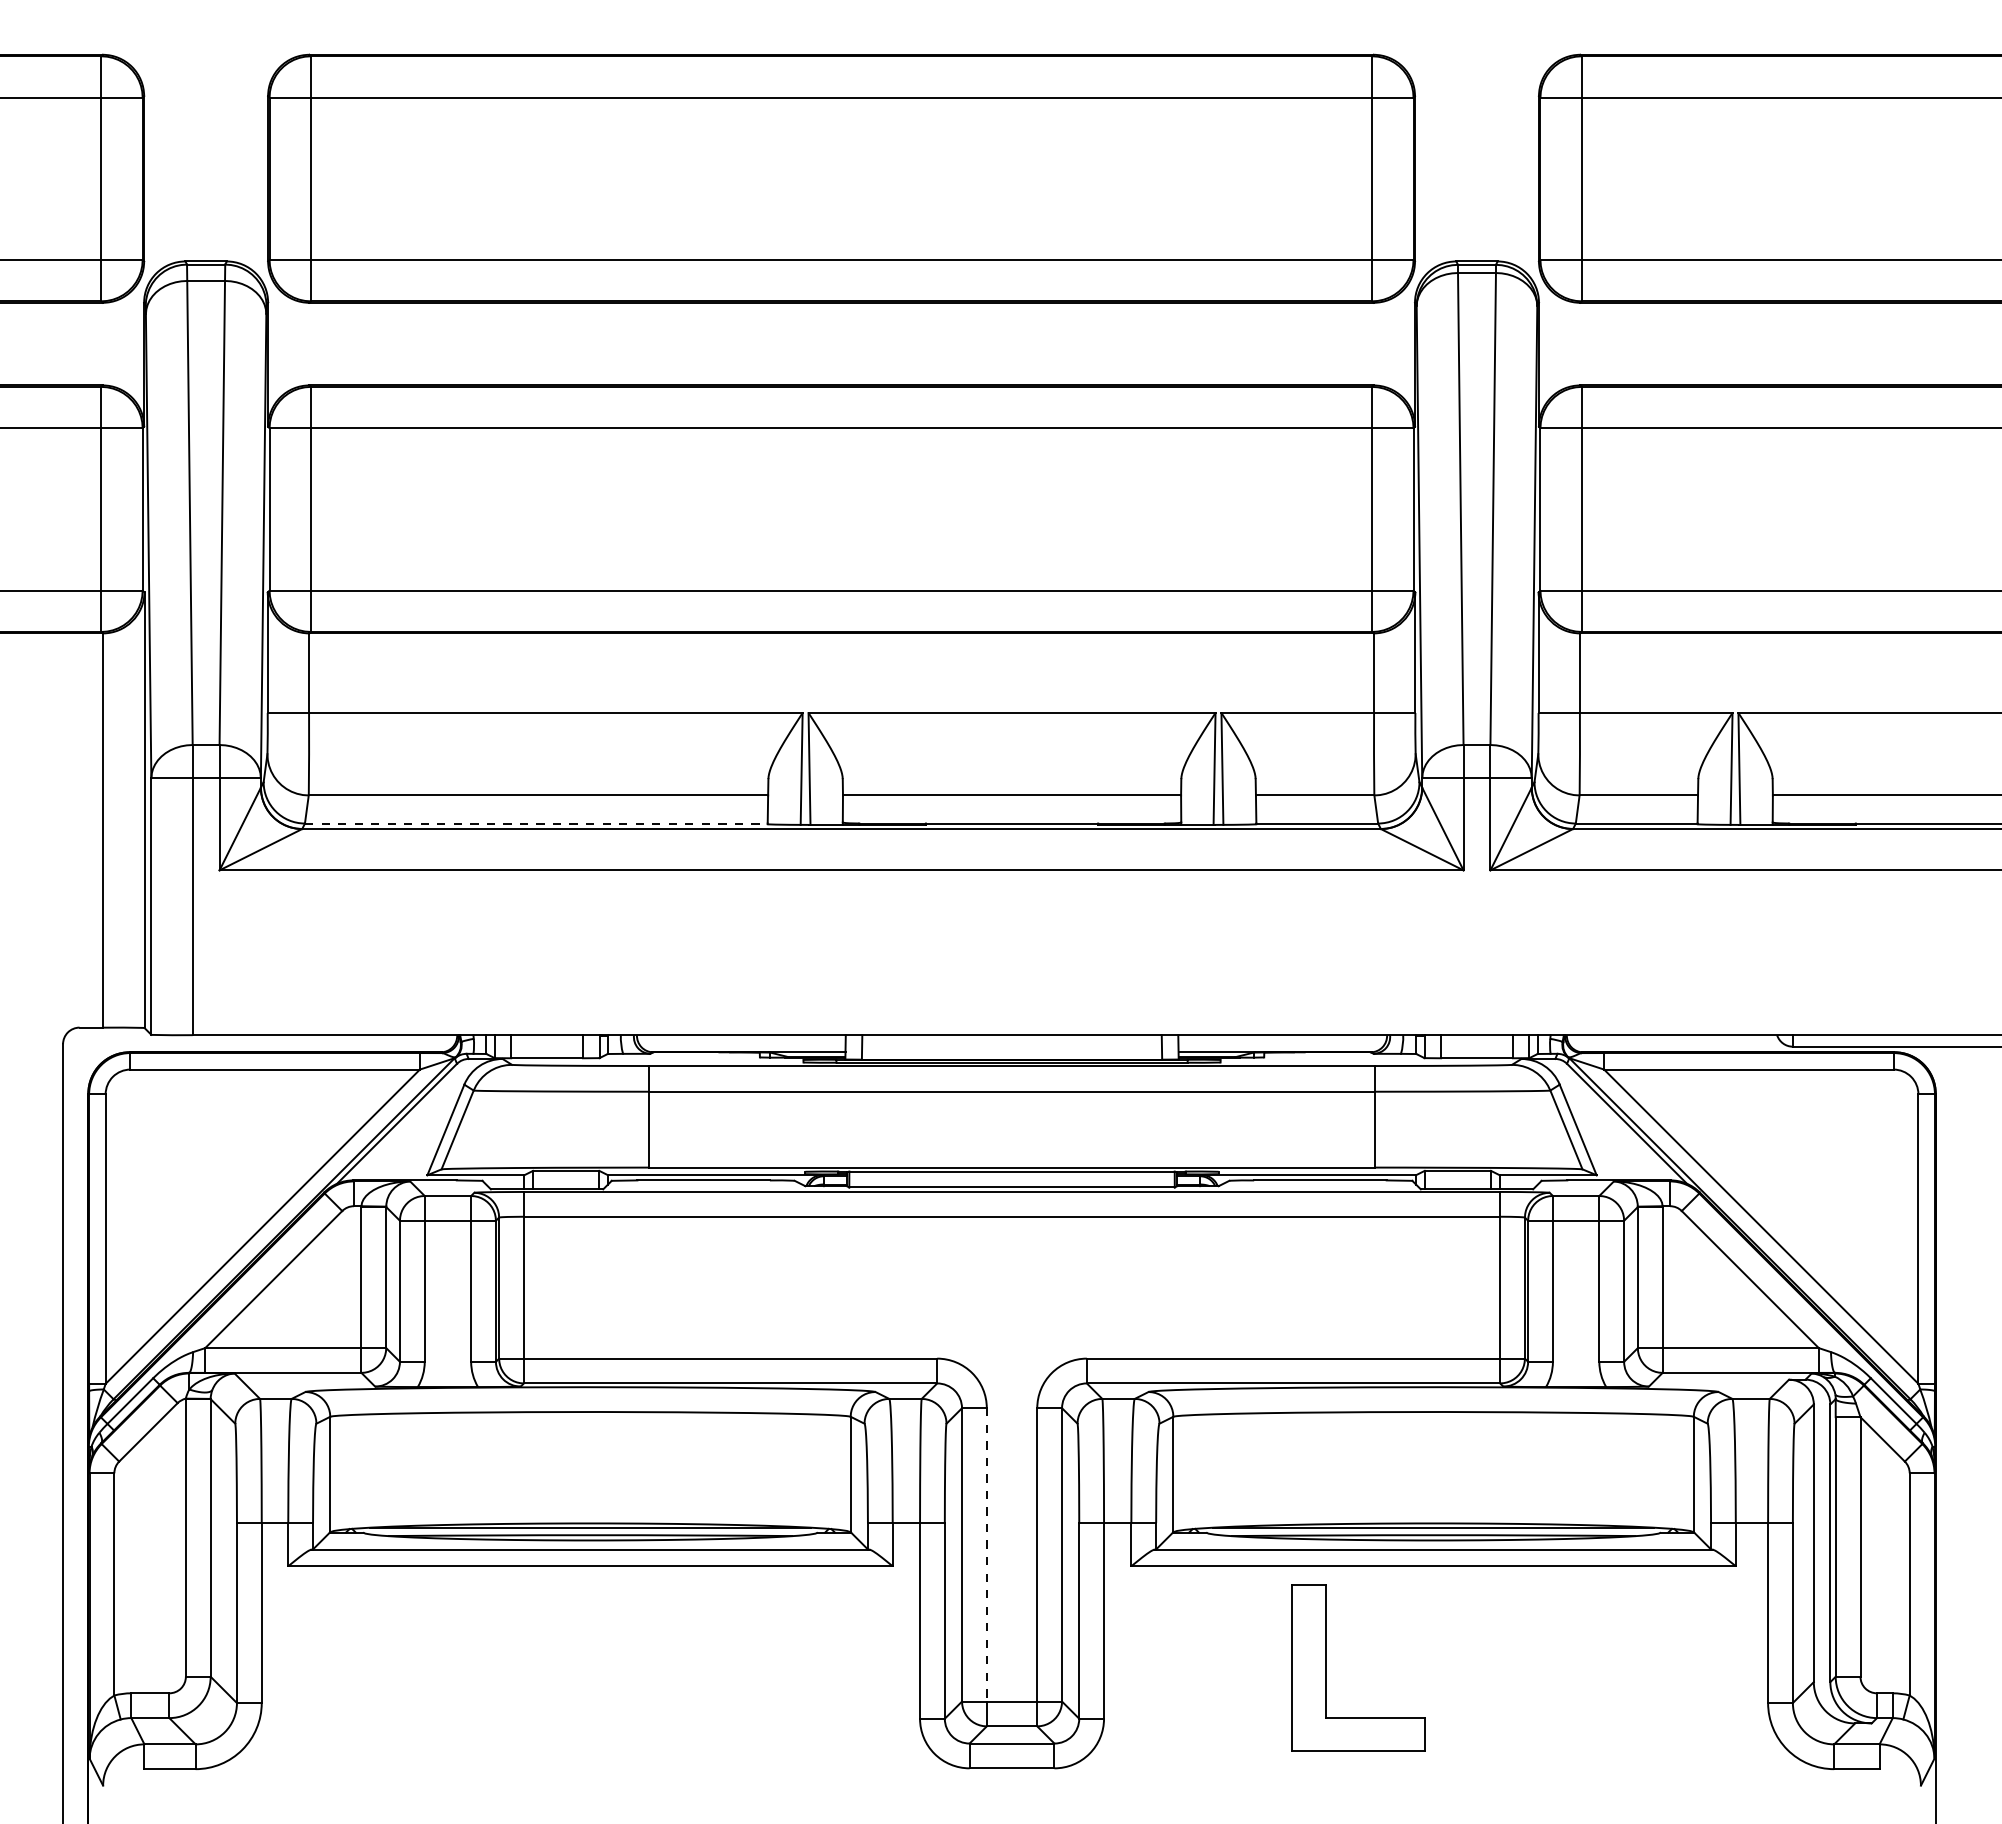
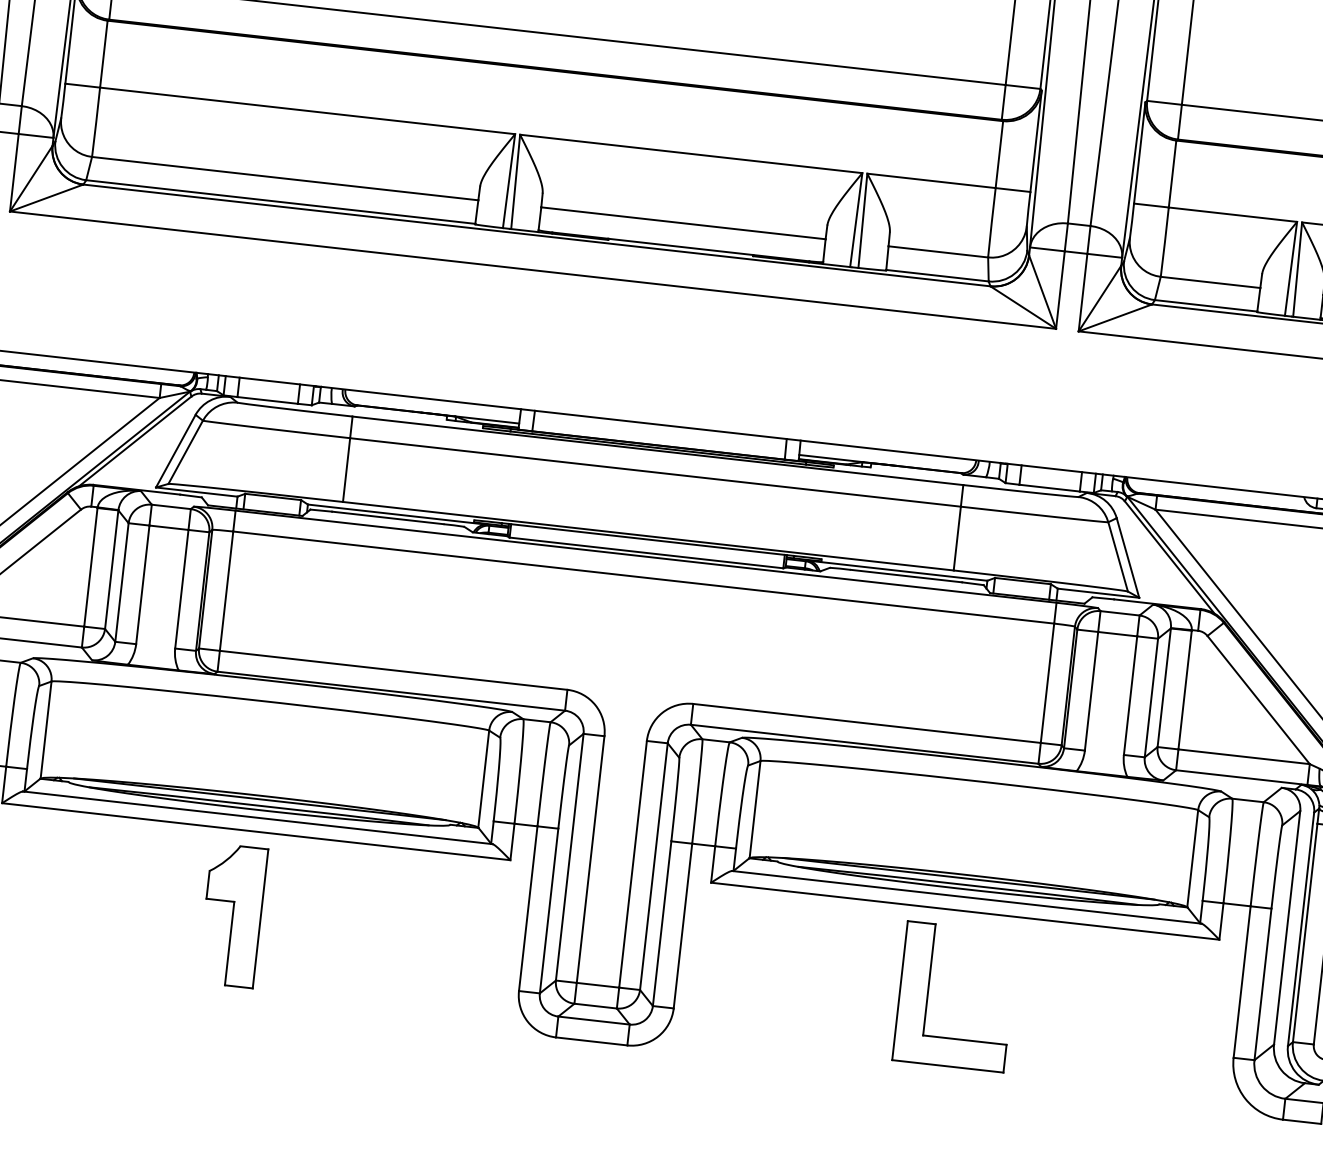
line: (536, 823) -> (280, 202), dashed -> solid
line: (986, 1554) -> (590, 859), dashed -> solid
part: (573, 1667) -> (232, 915), added
part: (1326, 1667) -> (928, 993), moved

